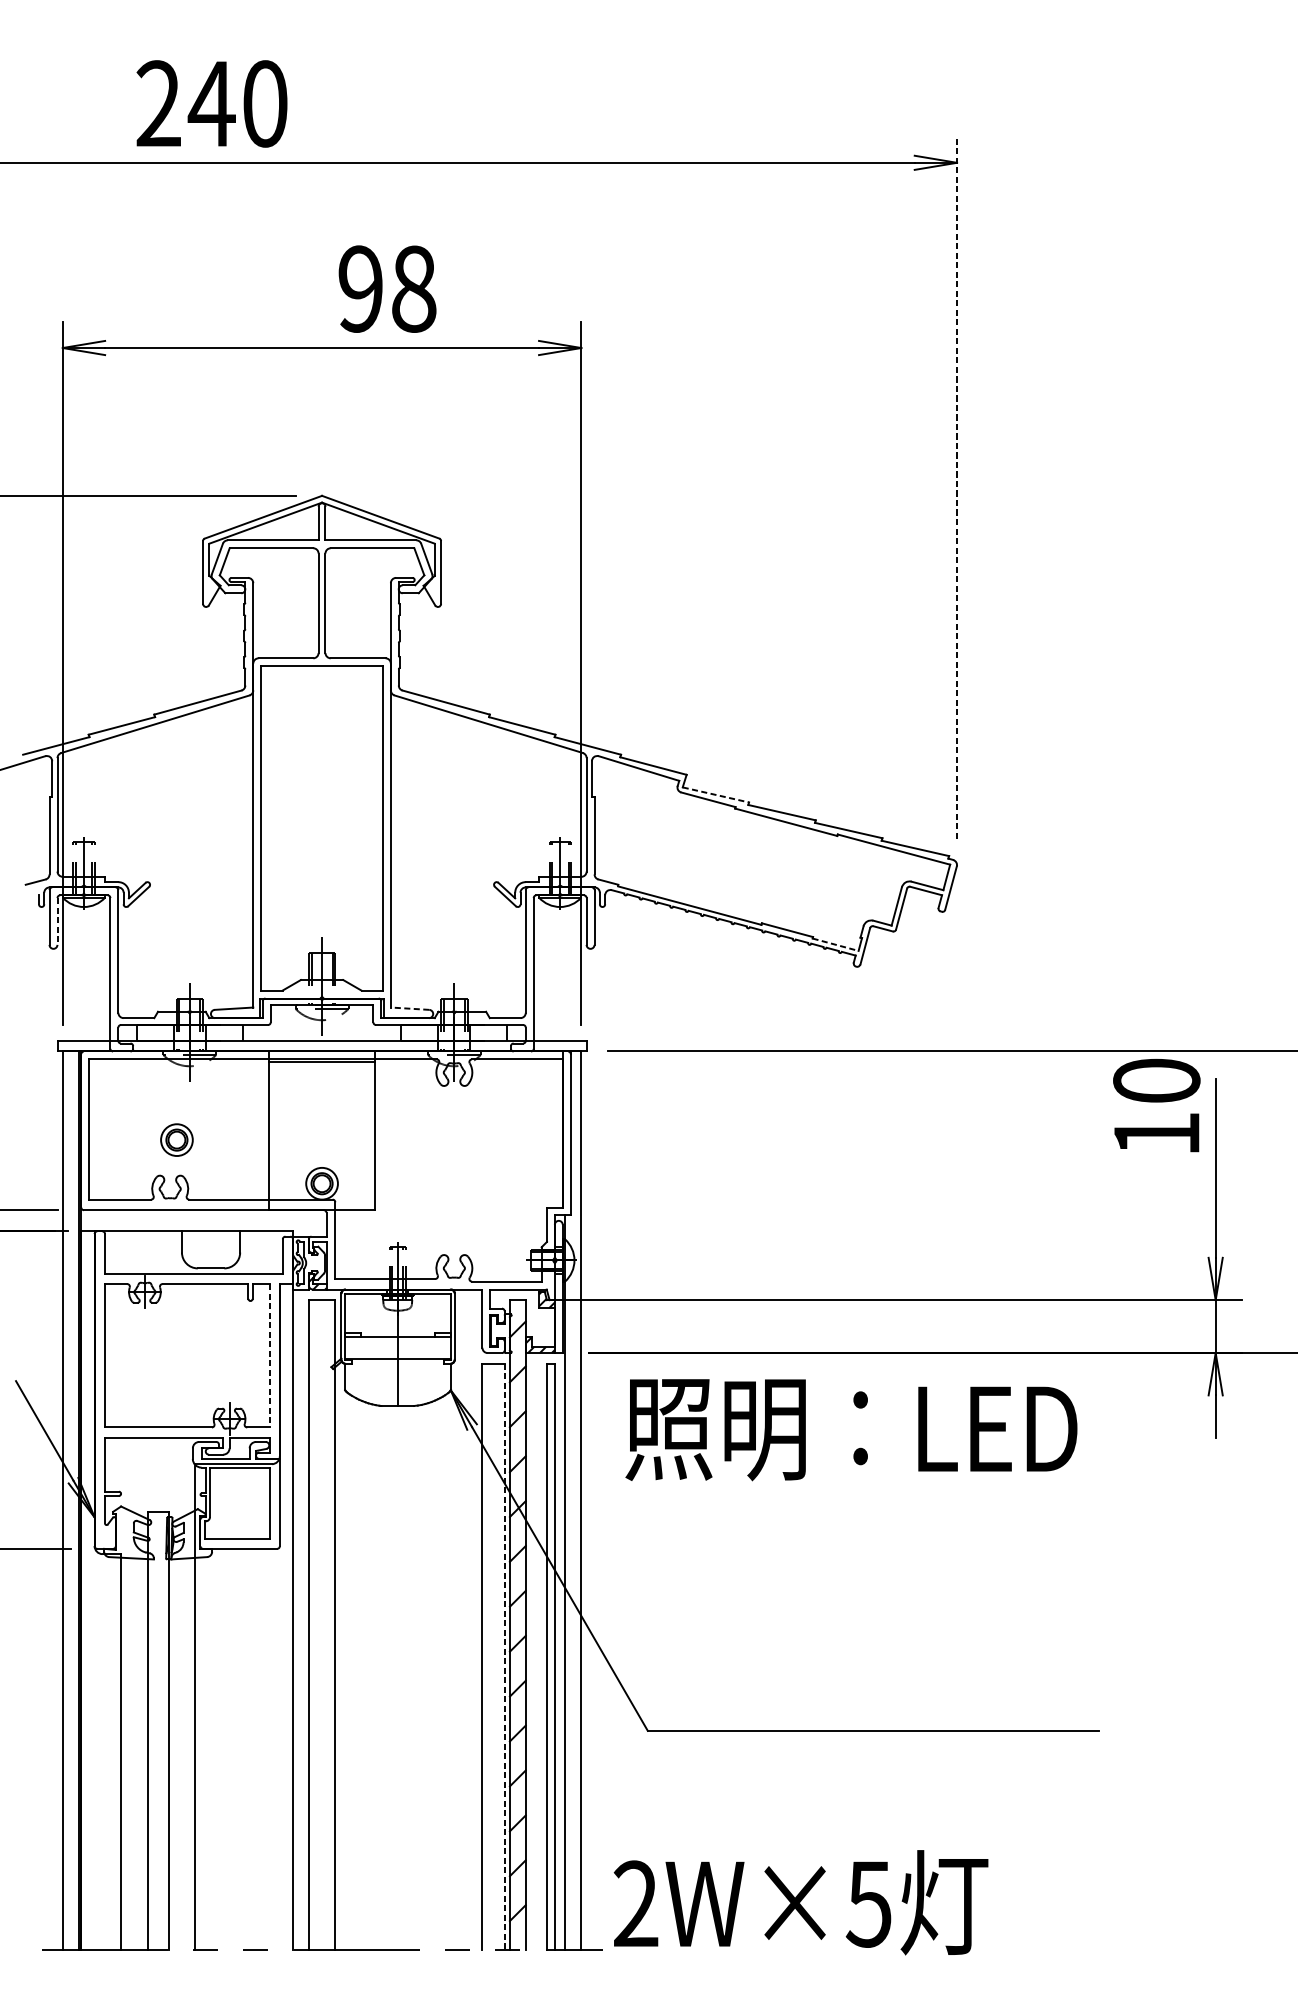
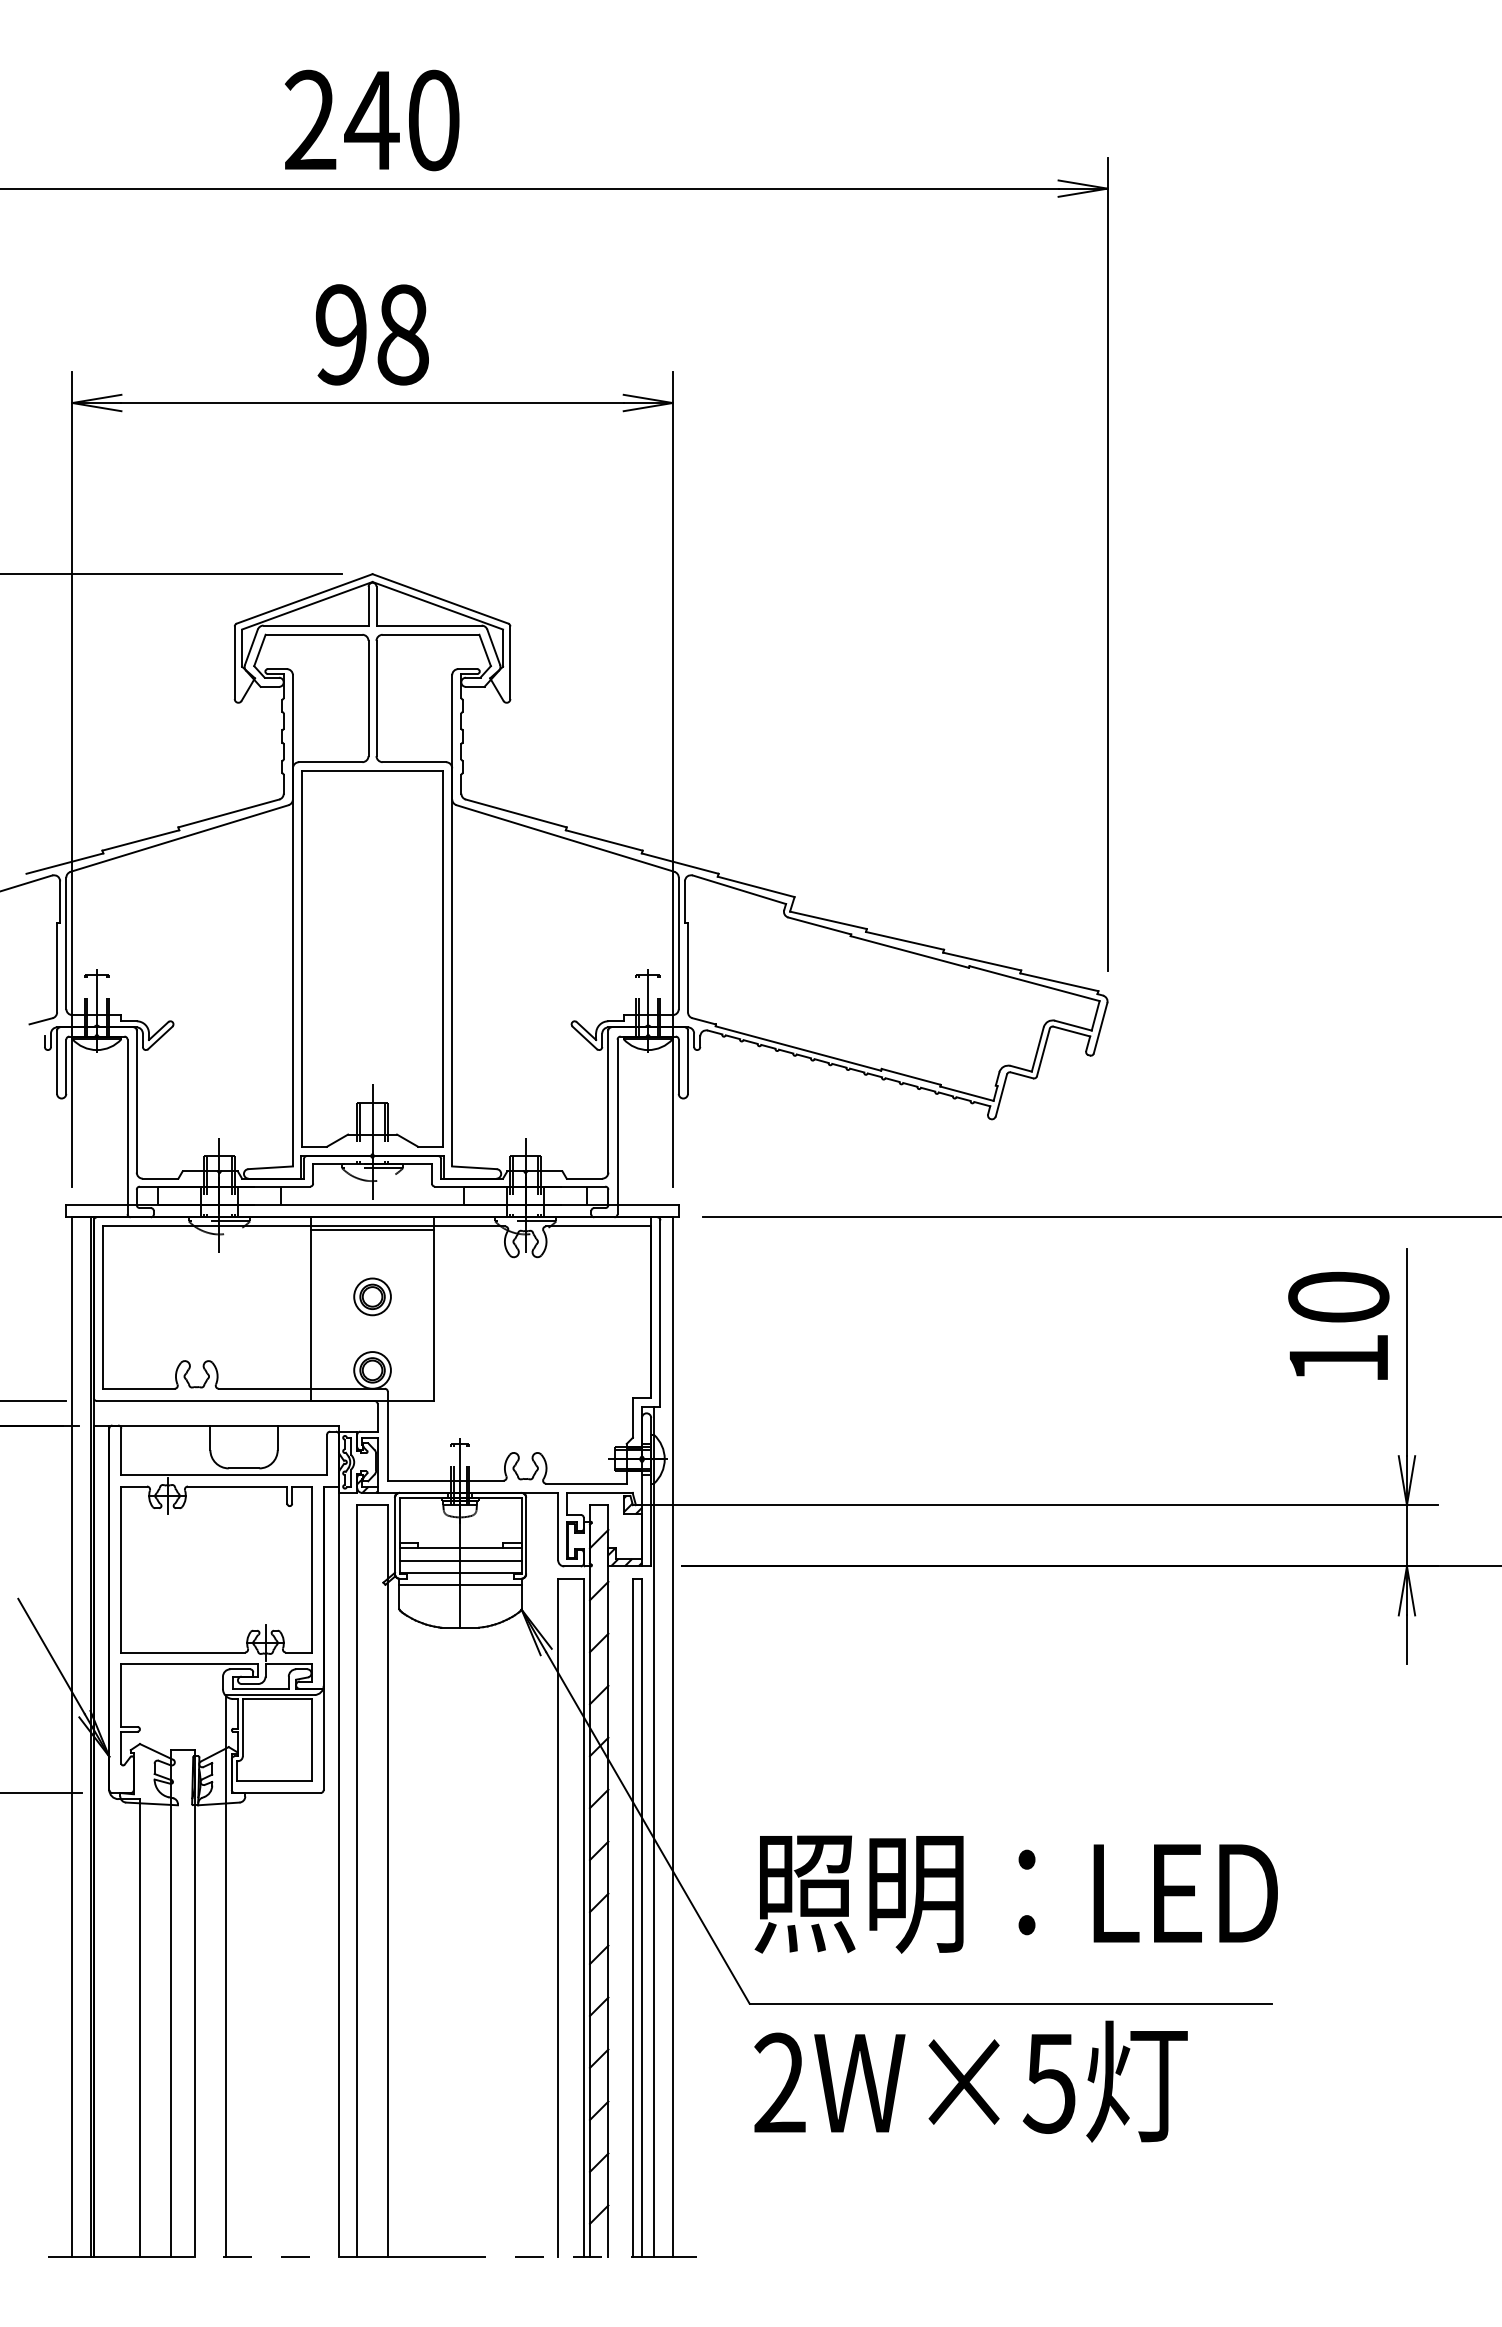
text: (212, 103) -> (372, 120), moved
text: (387, 288) -> (372, 334), moved
line: (956, 486) -> (1107, 563), dashed -> solid
line: (715, 795) -> (828, 920), dashed -> solid
line: (57, 922) -> (66, 1067), dashed -> solid
line: (836, 944) -> (967, 1093), dashed -> solid
line: (409, 1008) -> (473, 1167), dashed -> solid
text: (1156, 1105) -> (1338, 1325), moved
part: (176, 1139) -> (372, 1296), moved
line: (398, 1347) -> (460, 1560), added
line: (269, 1355) -> (311, 1569), dashed -> solid
line: (398, 1368) -> (460, 1584), added
text: (850, 1430) -> (1015, 1894), moved
line: (504, 1657) -> (583, 1918), dashed -> solid
text: (800, 1902) -> (970, 2081), moved

